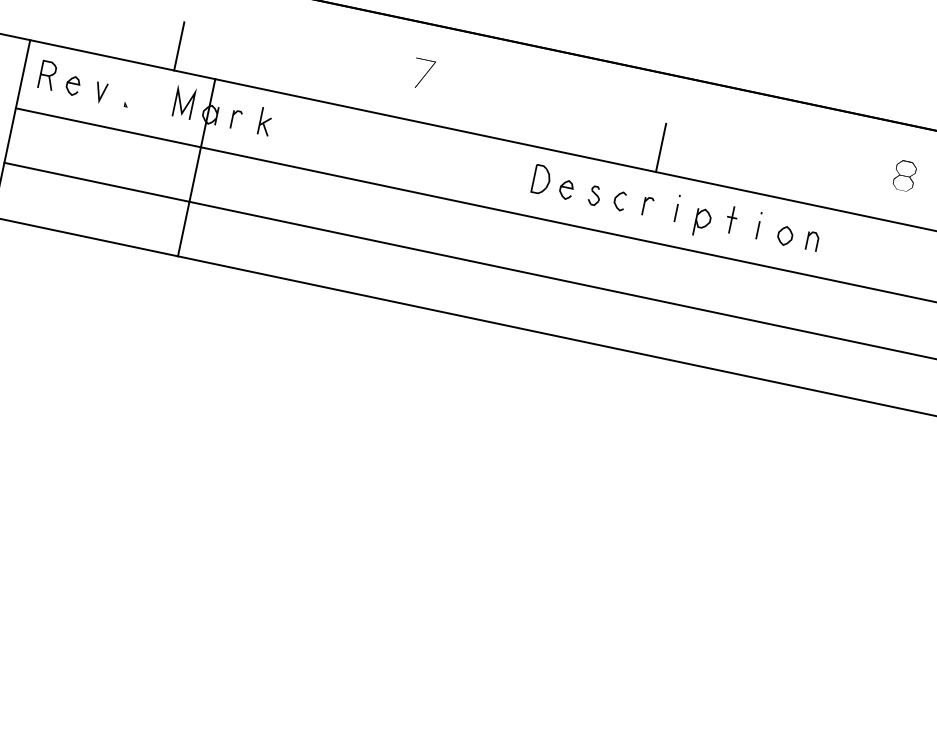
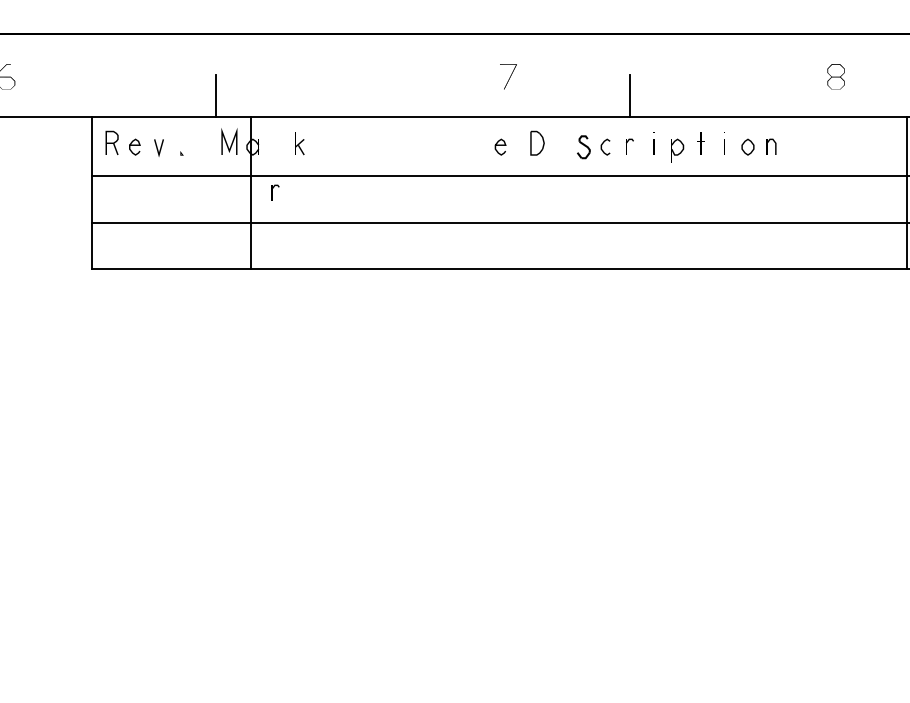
part: (423, 73) -> (508, 76), moved
part: (236, 119) -> (275, 192), moved
curve: (566, 187) -> (500, 145), moved
part: (594, 194) -> (583, 146), size x1.4

